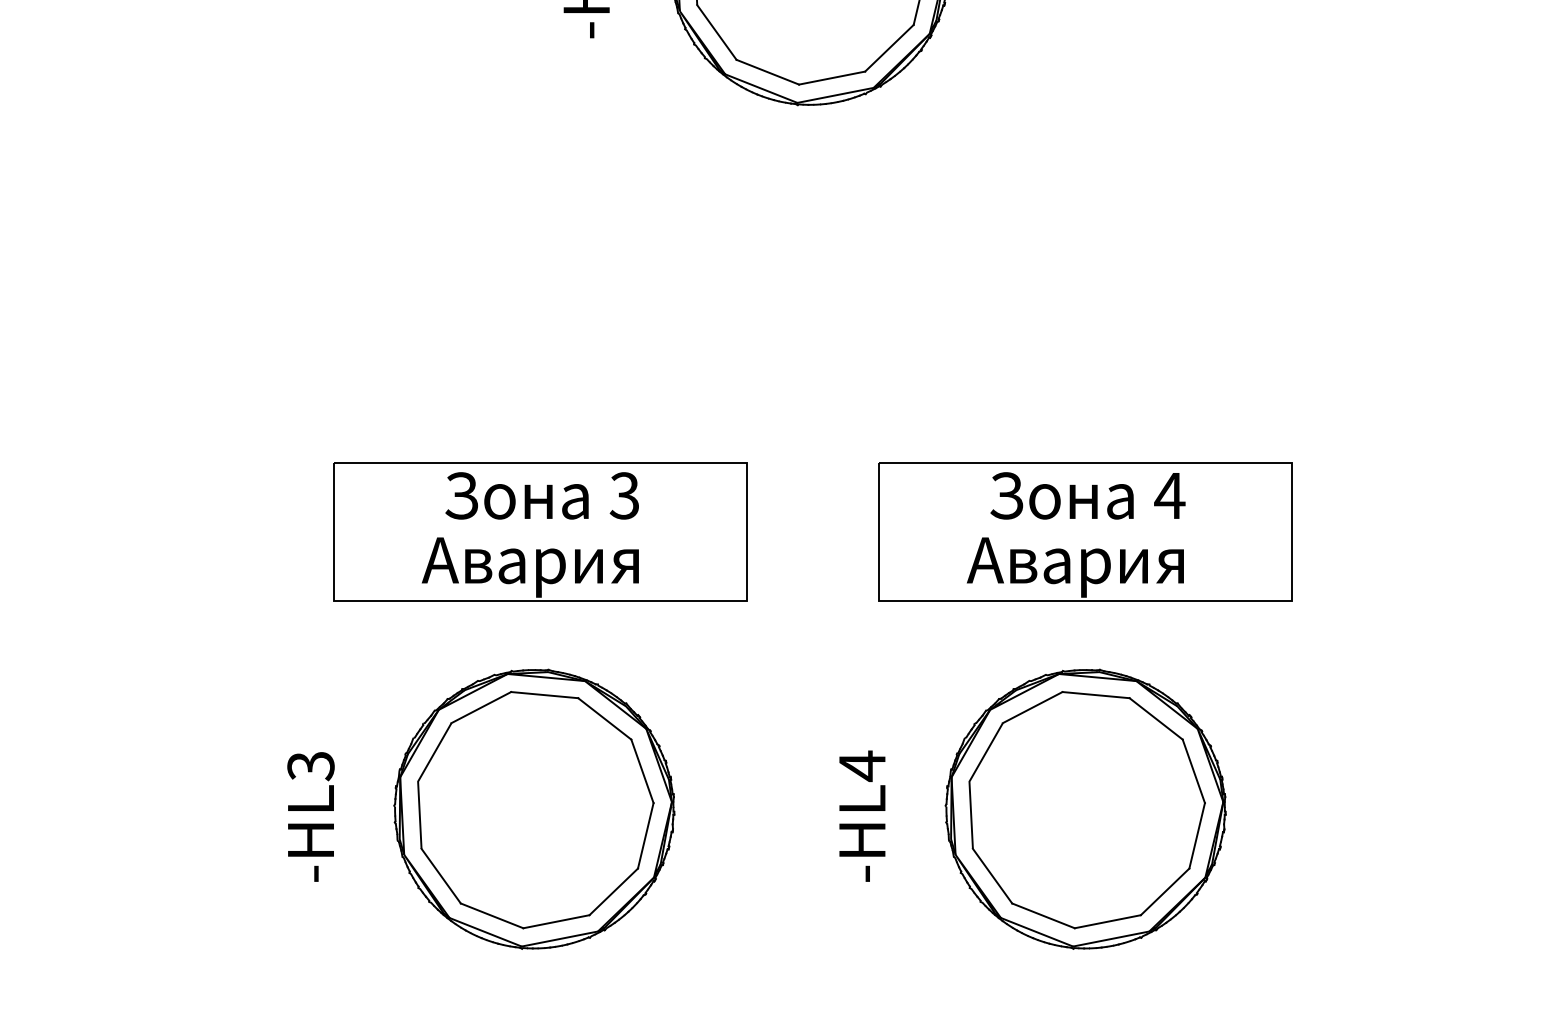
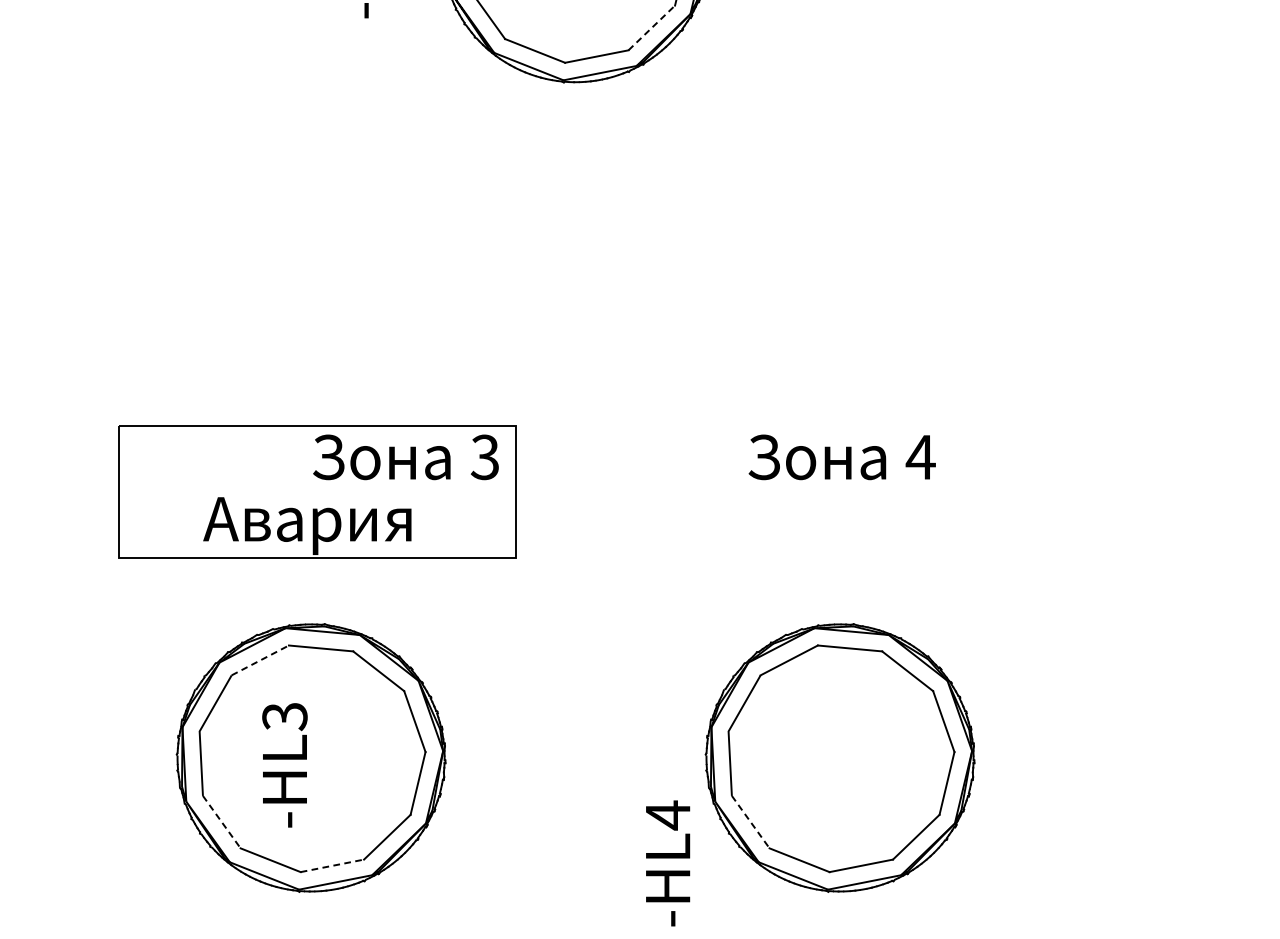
line: (889, 48) -> (651, 28), solid -> dashed
text: (541, 495) -> (405, 456), moved
part: (1085, 531) -> (839, 491), removed
line: (481, 707) -> (260, 660), solid -> dashed
text: (862, 815) -> (668, 862), moved
text: (310, 816) -> (284, 764), moved
line: (441, 876) -> (222, 822), solid -> dashed
line: (992, 876) -> (750, 822), solid -> dashed
line: (556, 921) -> (332, 865), solid -> dashed

